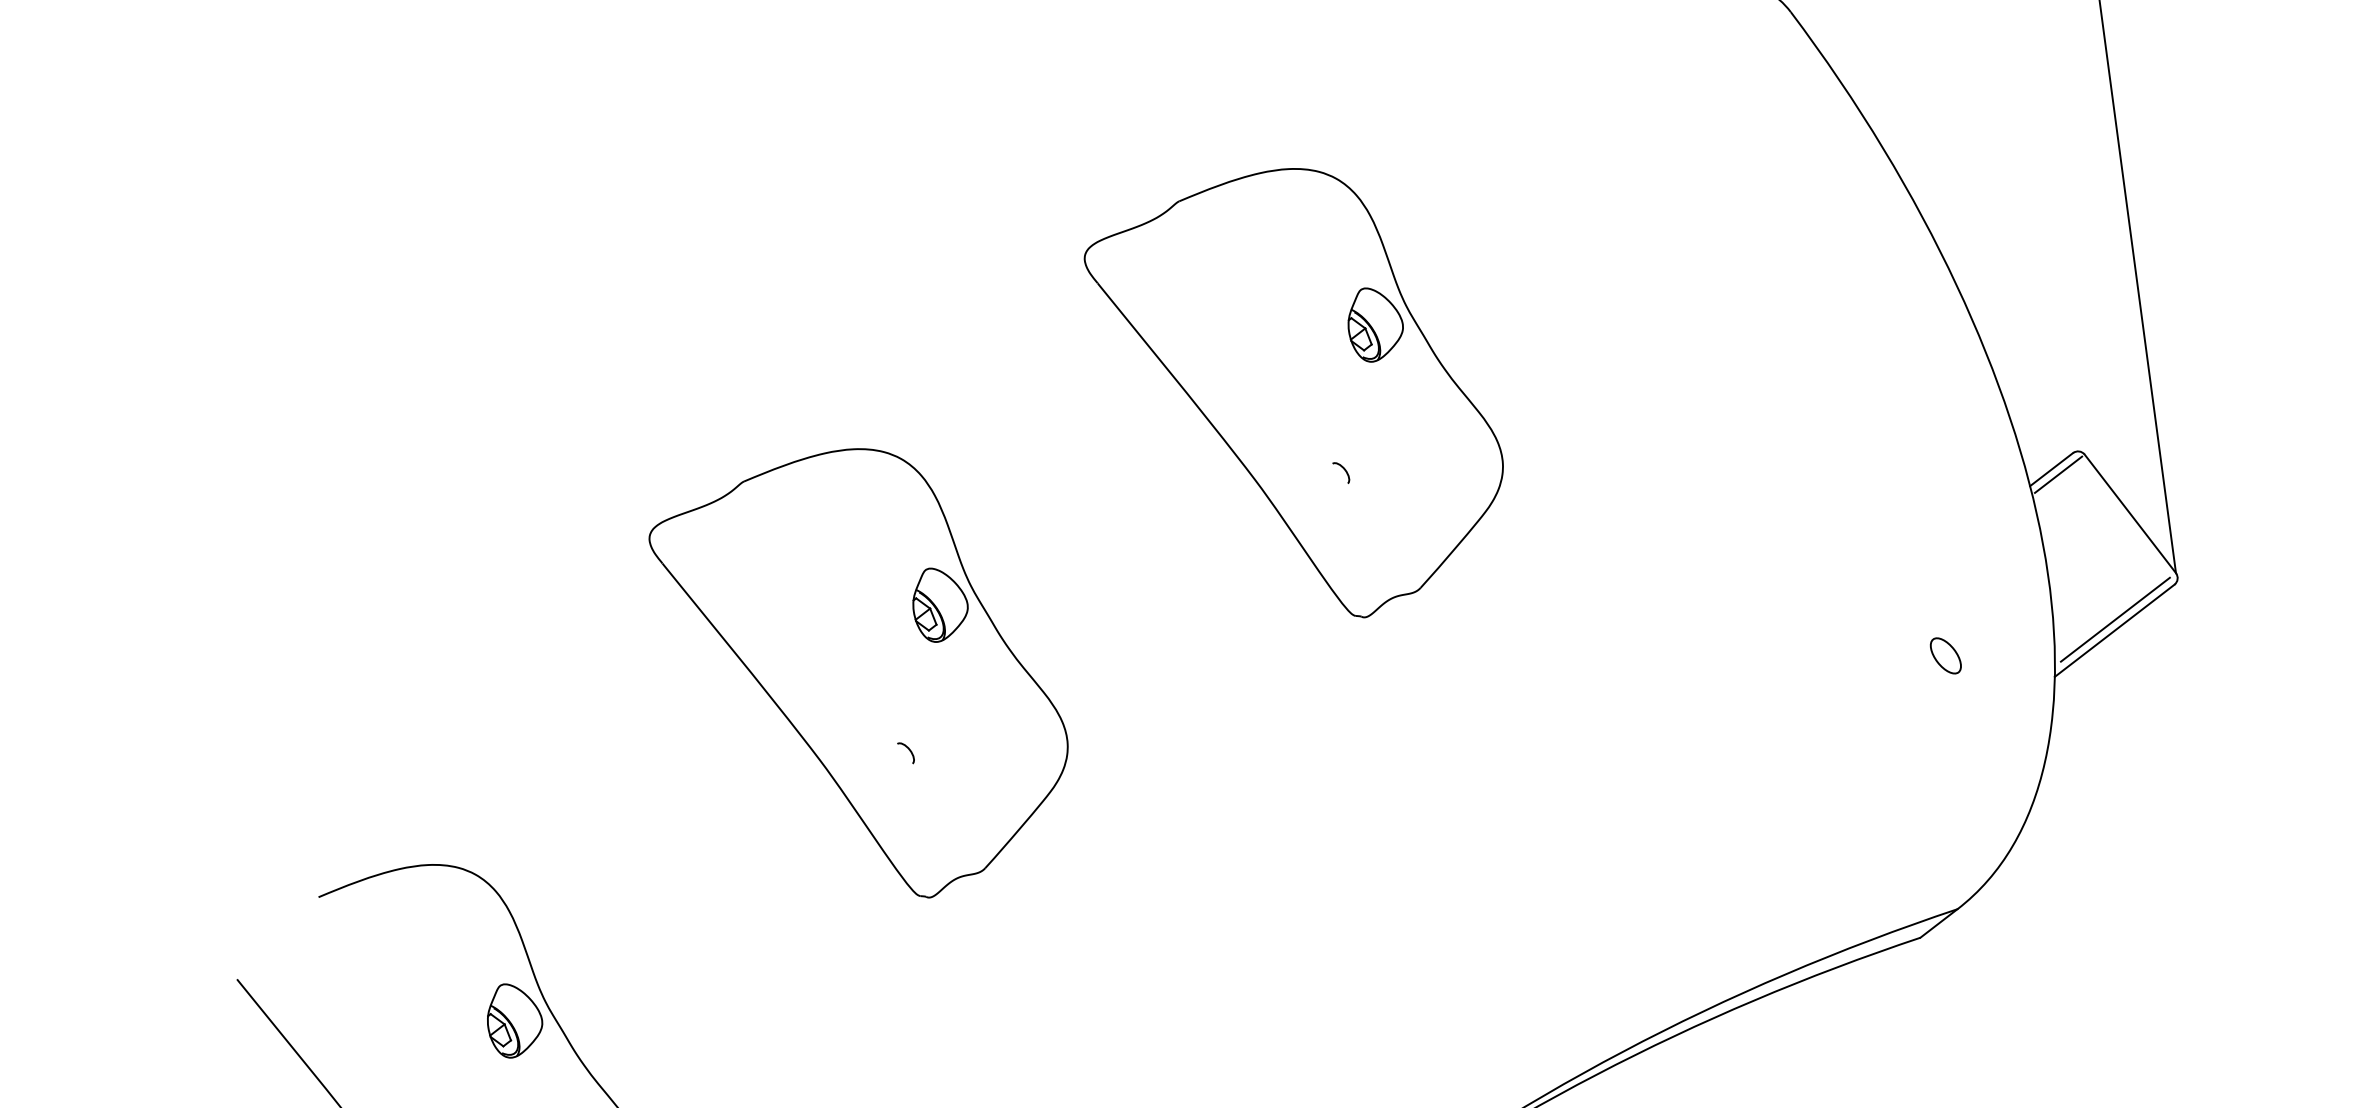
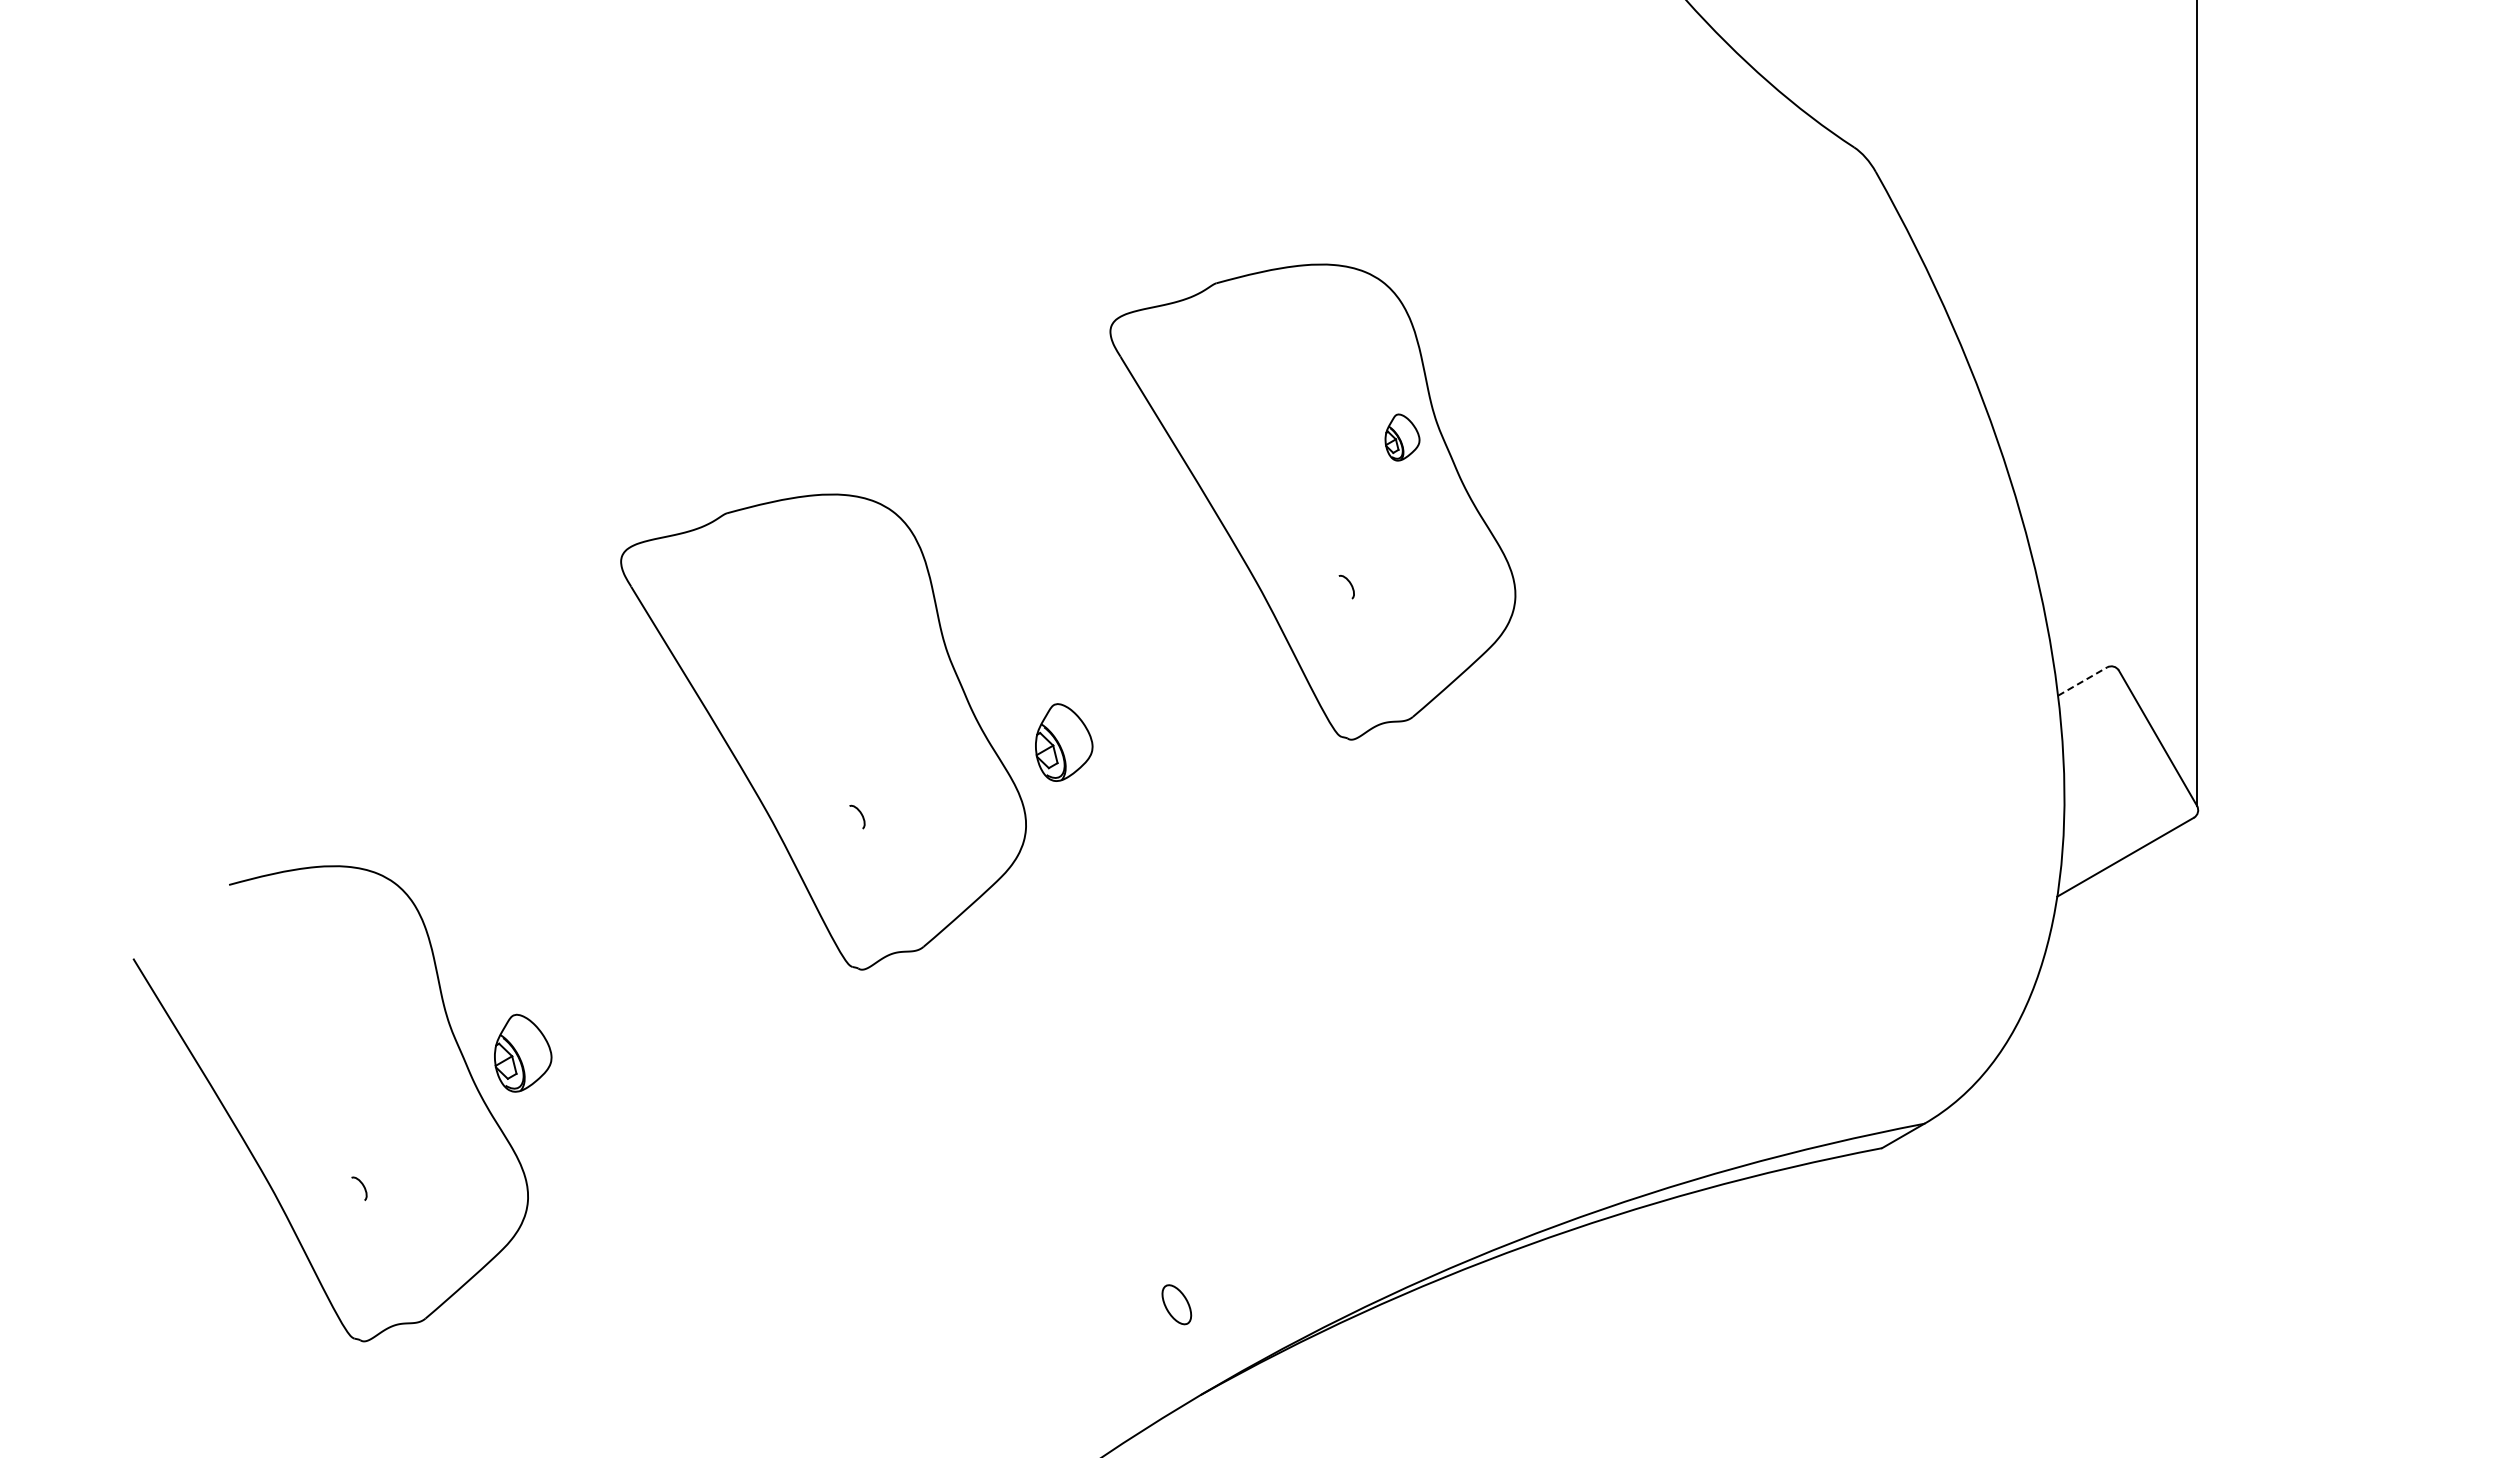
part: (1375, 324) -> (1402, 437), size x0.6
line: (2052, 469) -> (2083, 681), solid -> dashed
line: (2057, 474) -> (2088, 687), removed
part: (940, 604) -> (1064, 742), moved
line: (2114, 619) -> (2127, 845), removed
part: (1945, 655) -> (1947, 859), removed
part: (514, 1019) -> (523, 1052), moved

